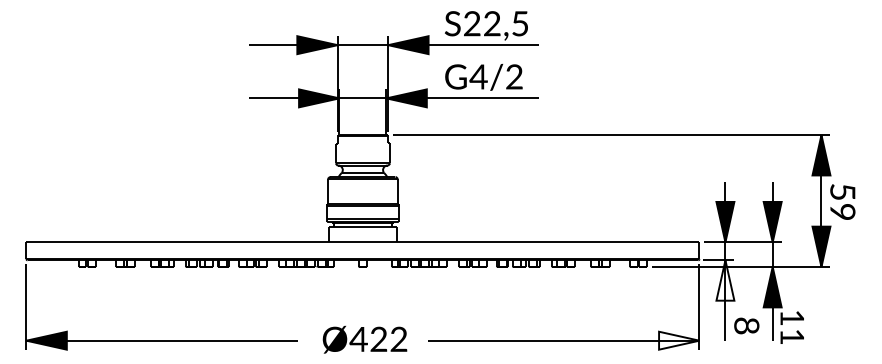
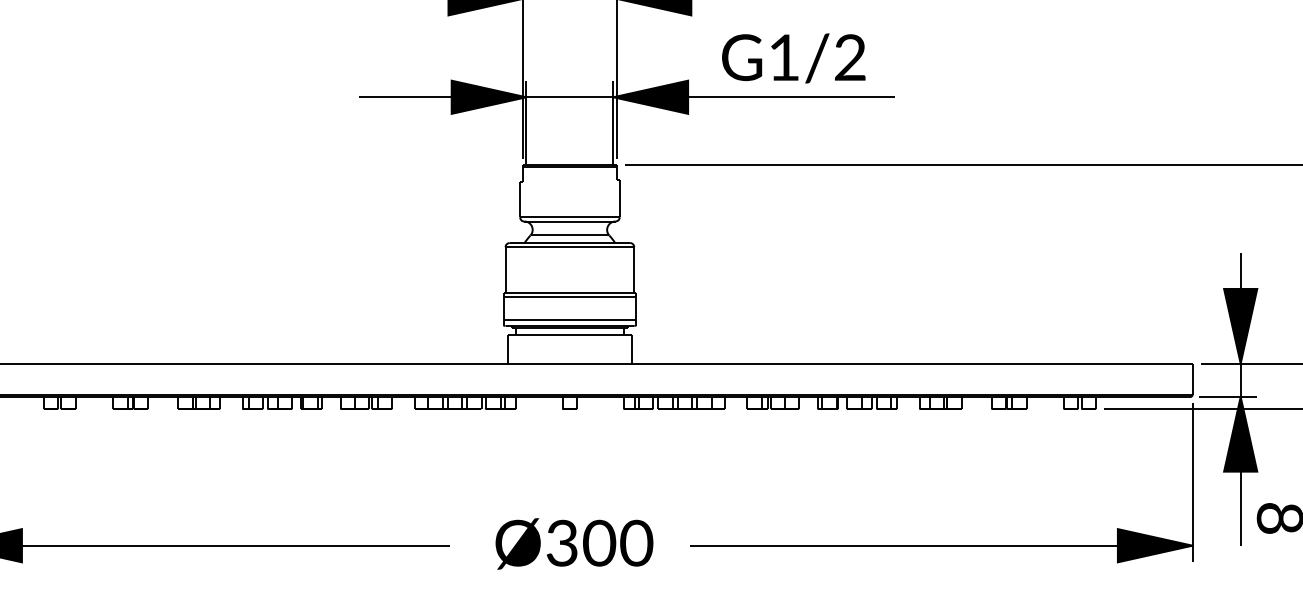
text: (478, 76) -> (783, 56), G4/2 -> G1/2
fill: (725, 280) -> (1240, 434), added
text: (378, 338) -> (598, 541), Ø422 -> Ø300
fill: (679, 340) -> (1155, 545), added

